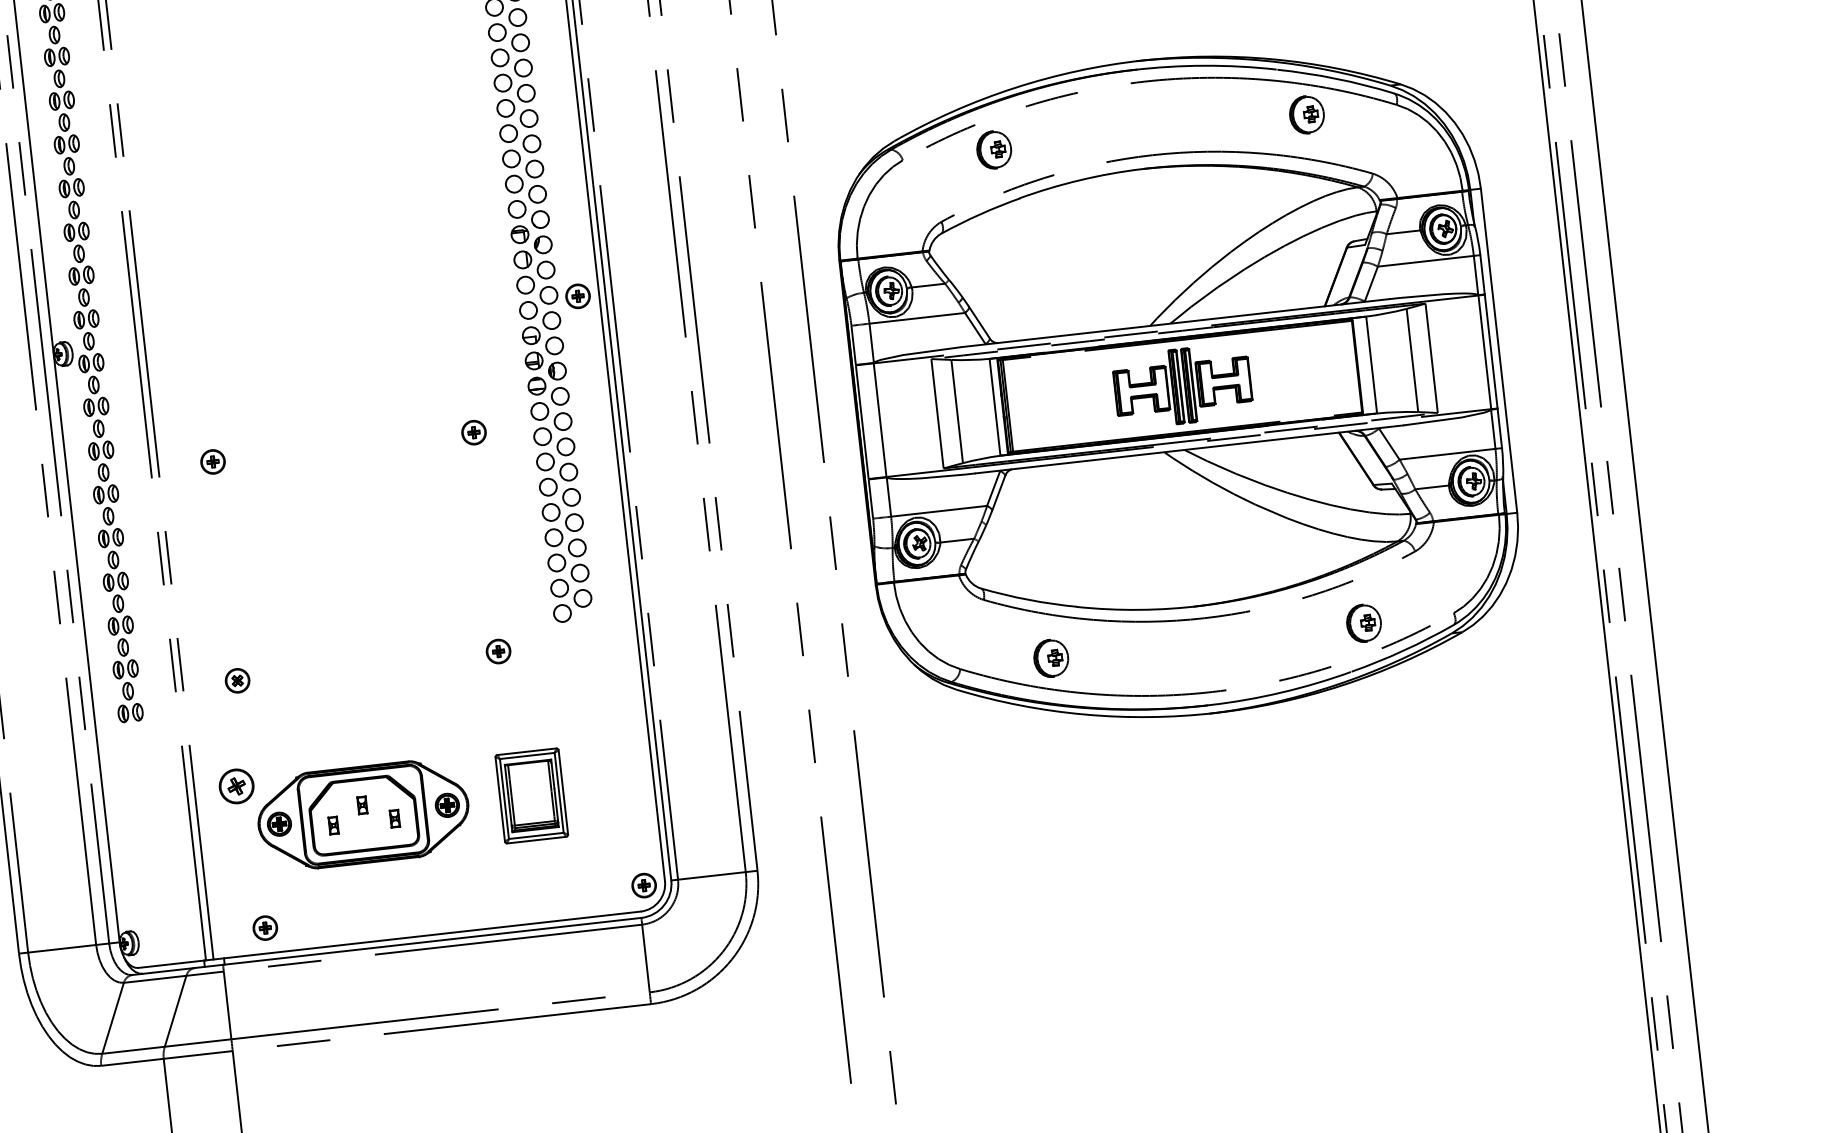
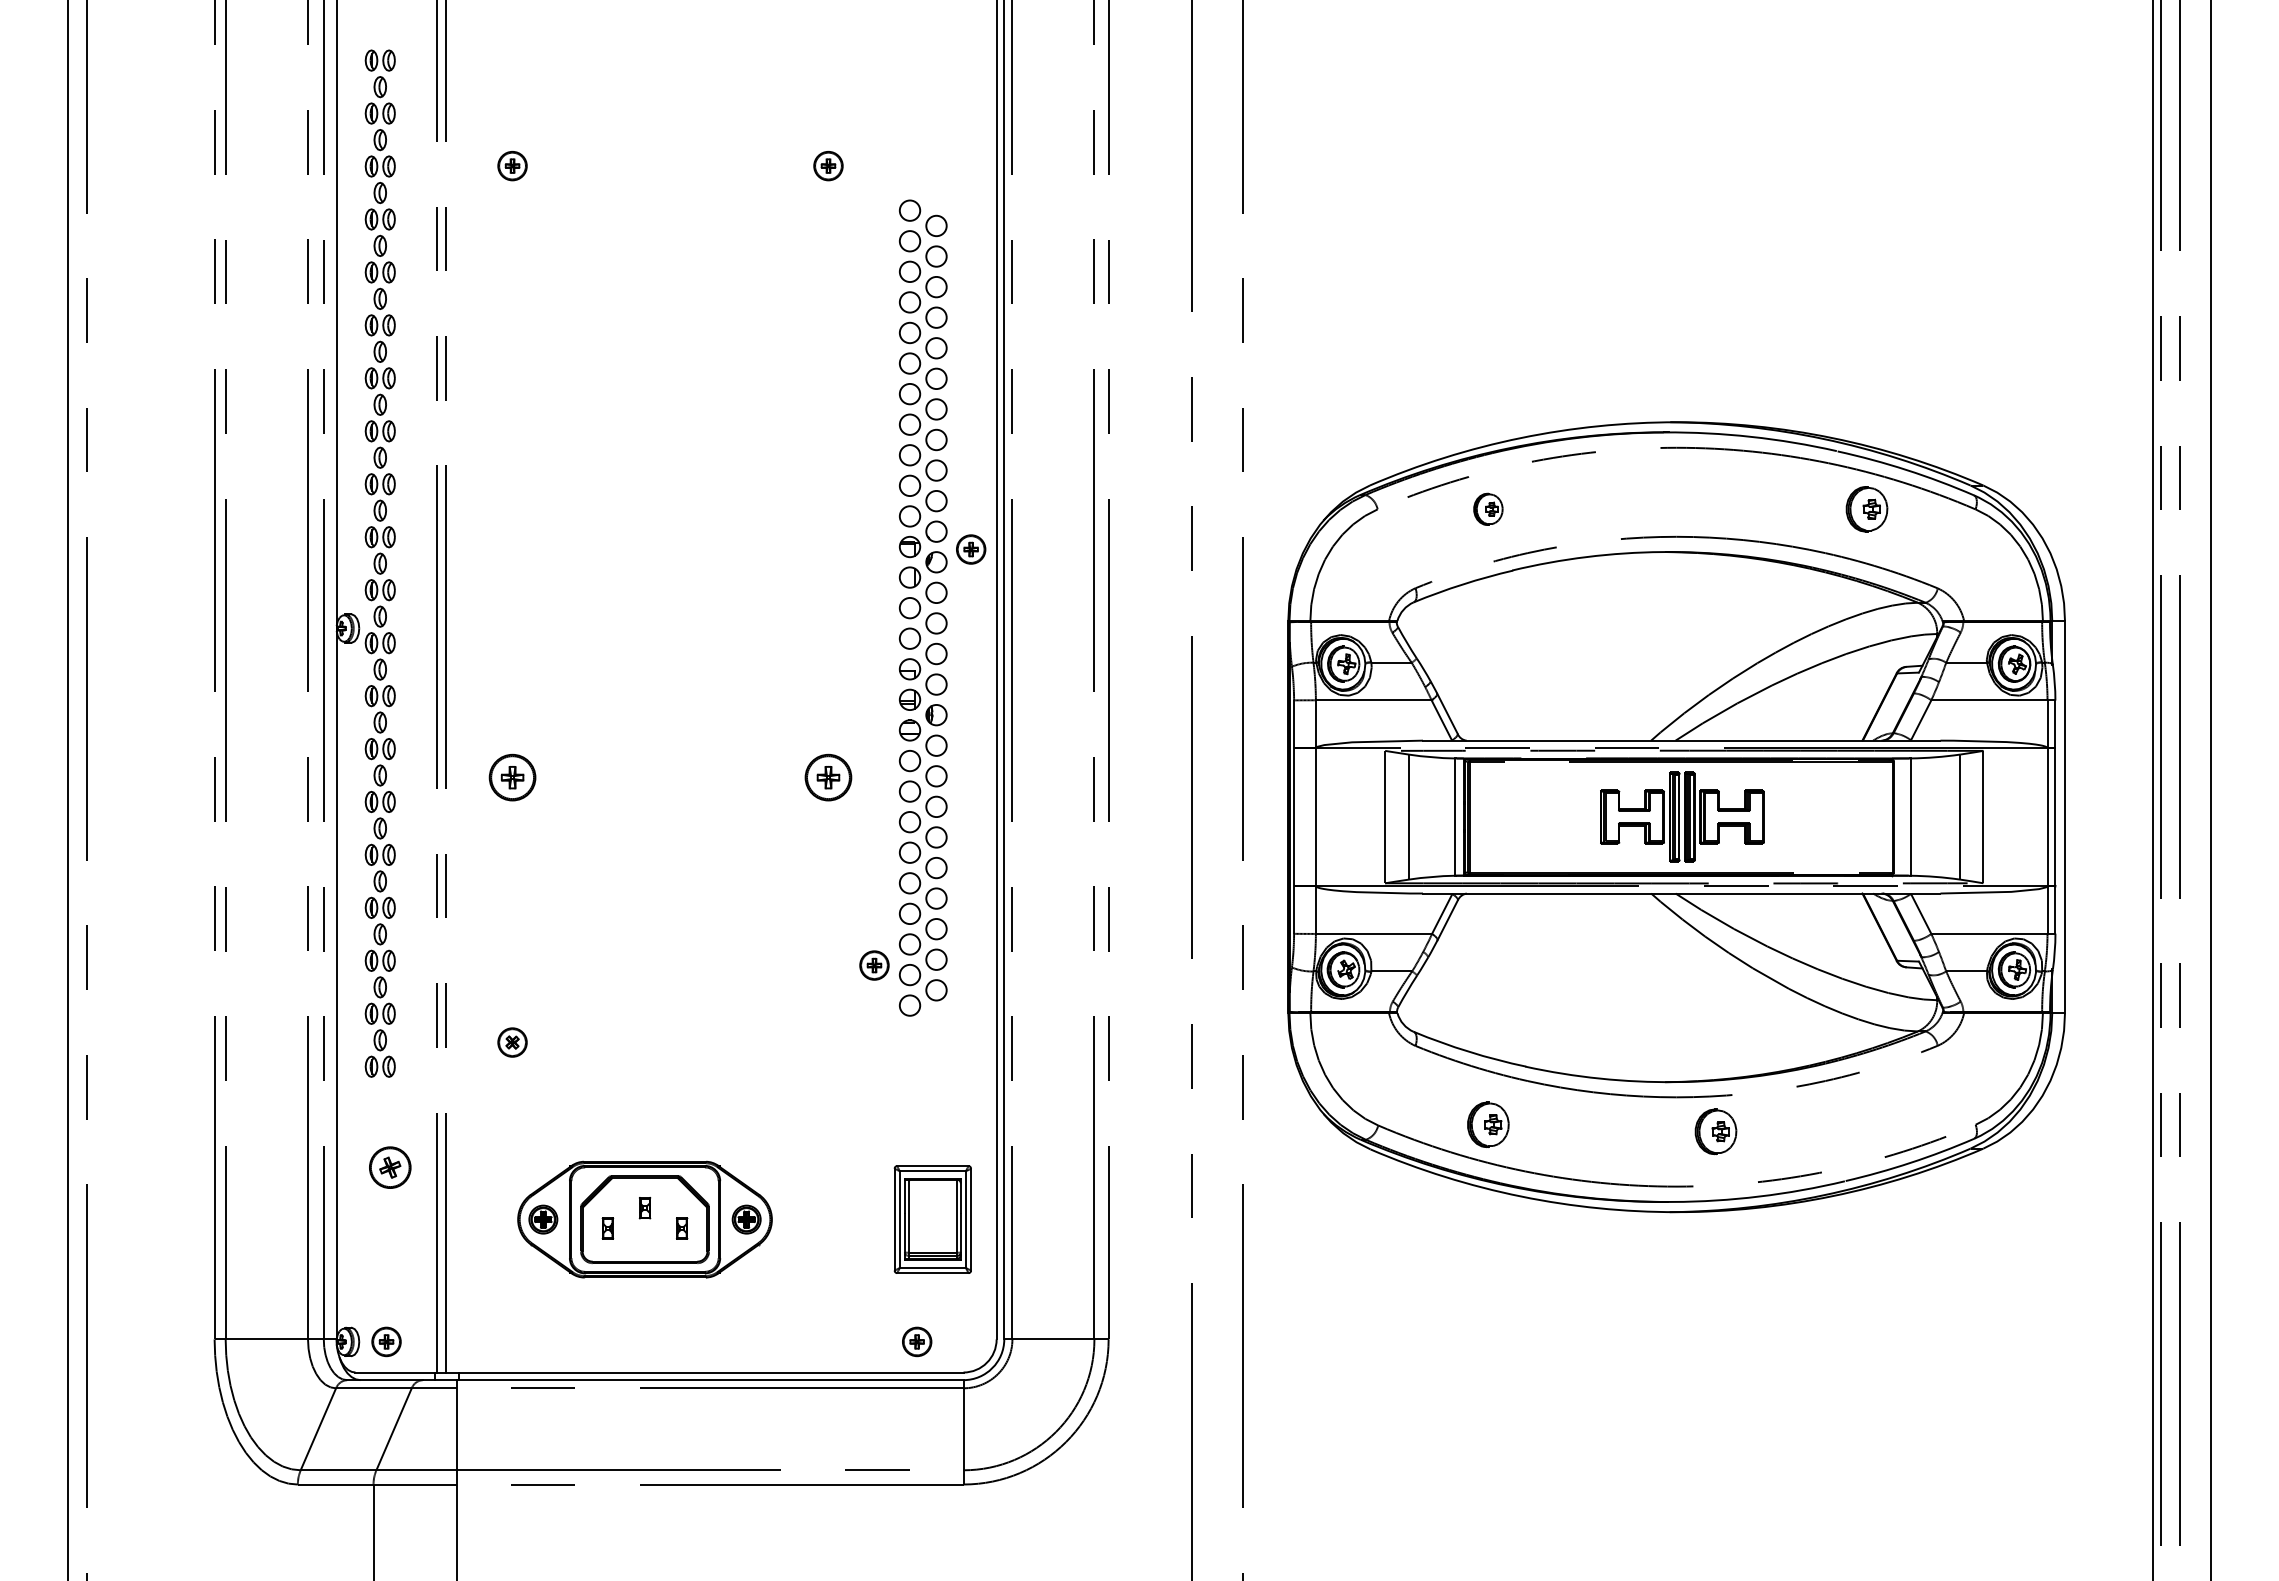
part: (994, 150) -> (1488, 509), size x0.7
part: (578, 296) -> (971, 549), moved
part: (474, 432) -> (828, 777), size x1.6
part: (213, 461) -> (512, 777), size x1.6
part: (1363, 623) -> (1715, 1131), moved
part: (498, 651) -> (874, 965), moved
part: (236, 786) -> (390, 1167), moved
part: (531, 795) -> (932, 1219), moved
part: (644, 885) -> (917, 1341), moved
part: (265, 927) -> (386, 1341), moved

